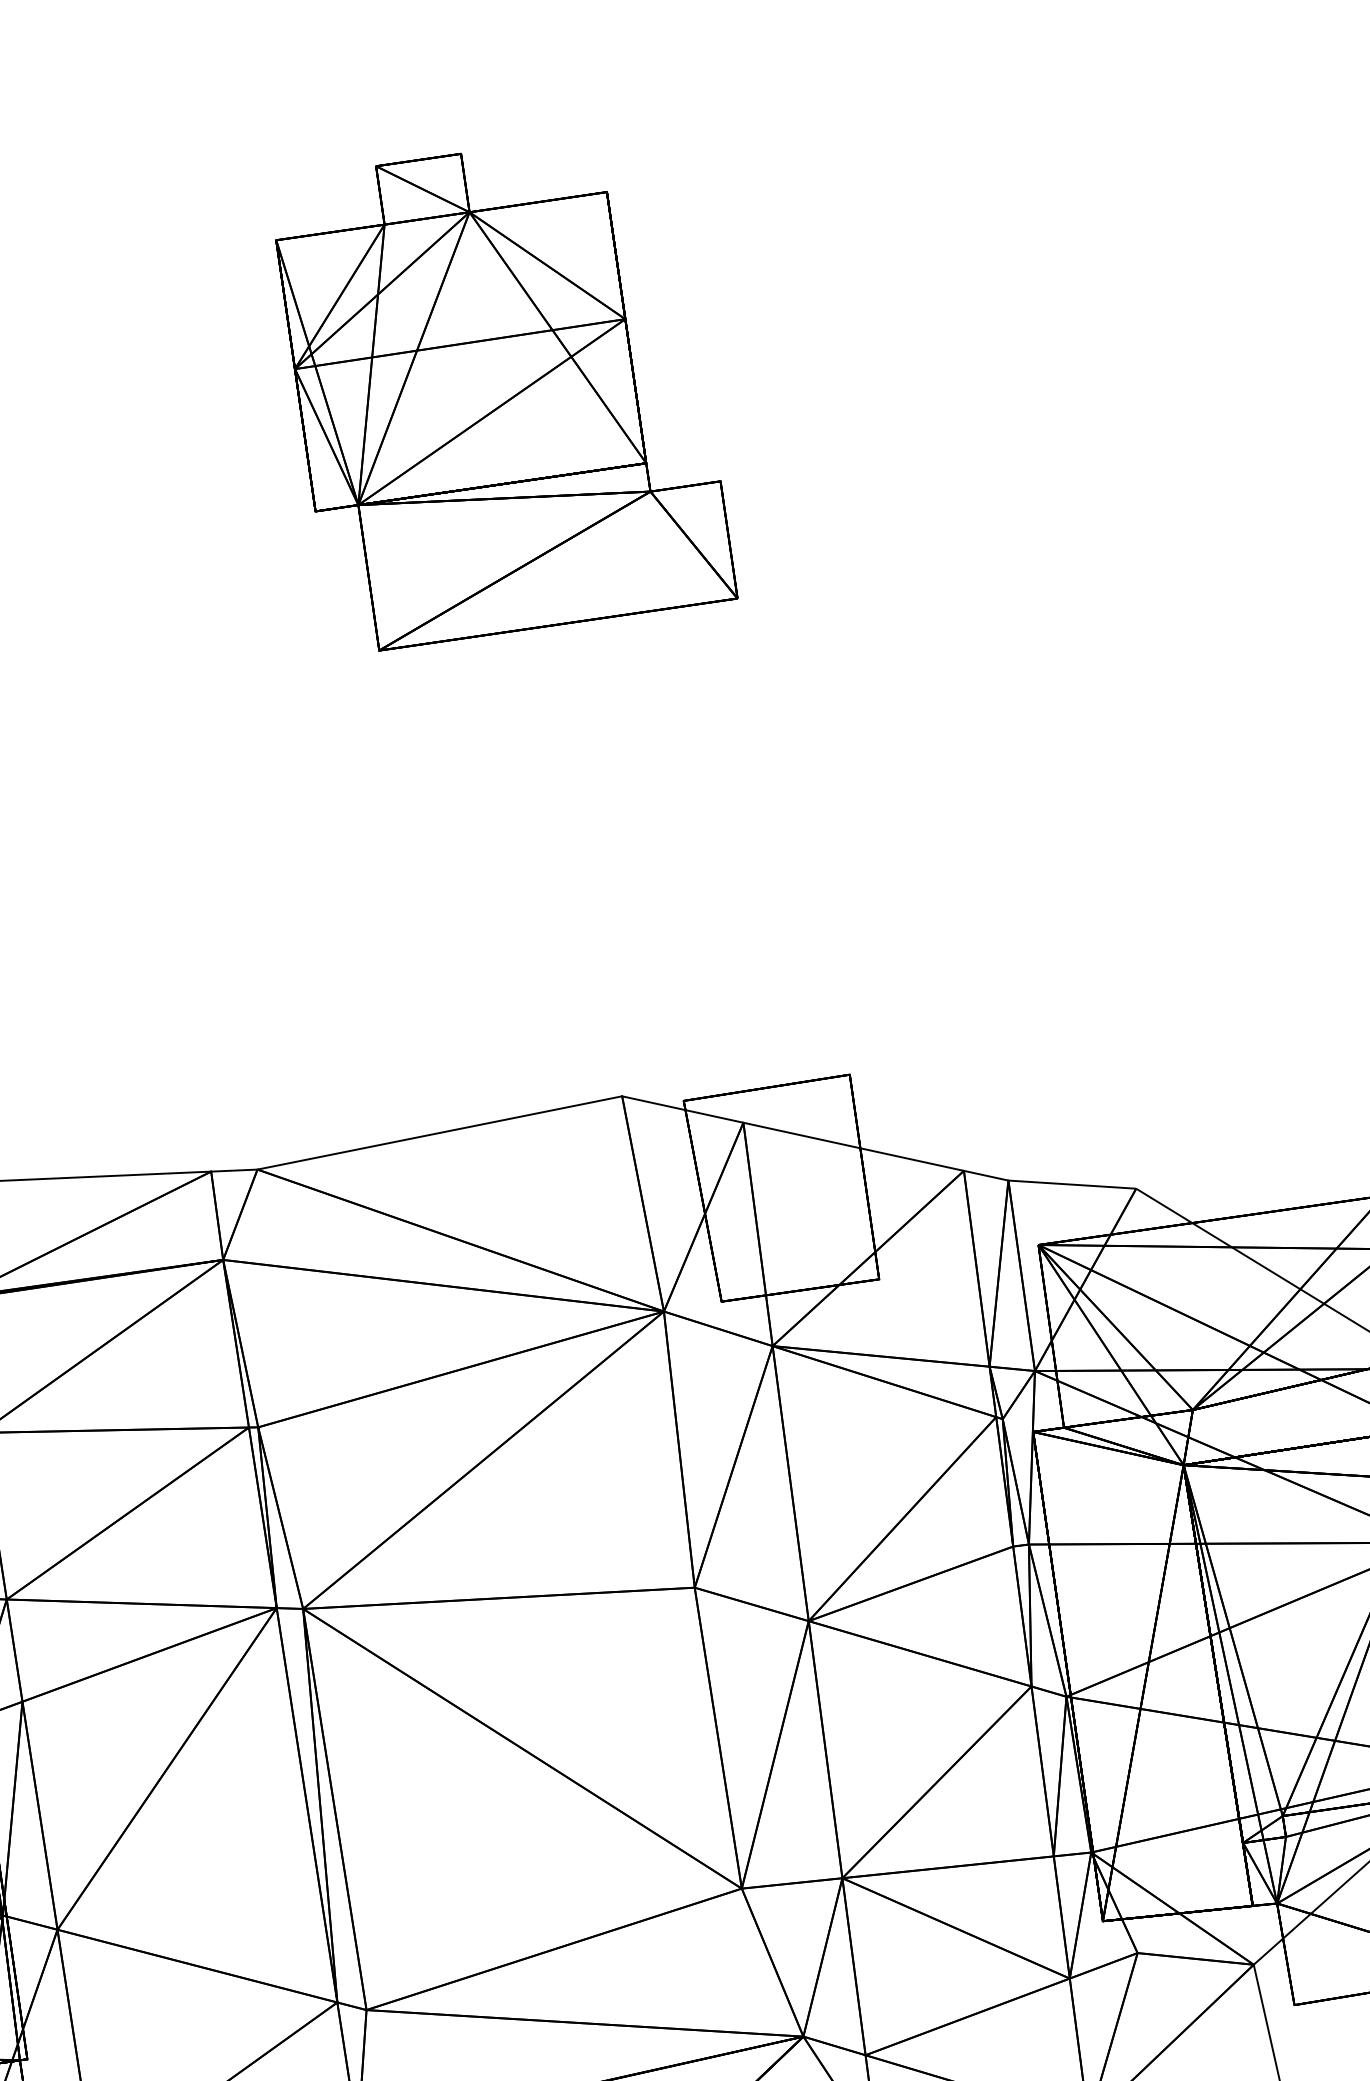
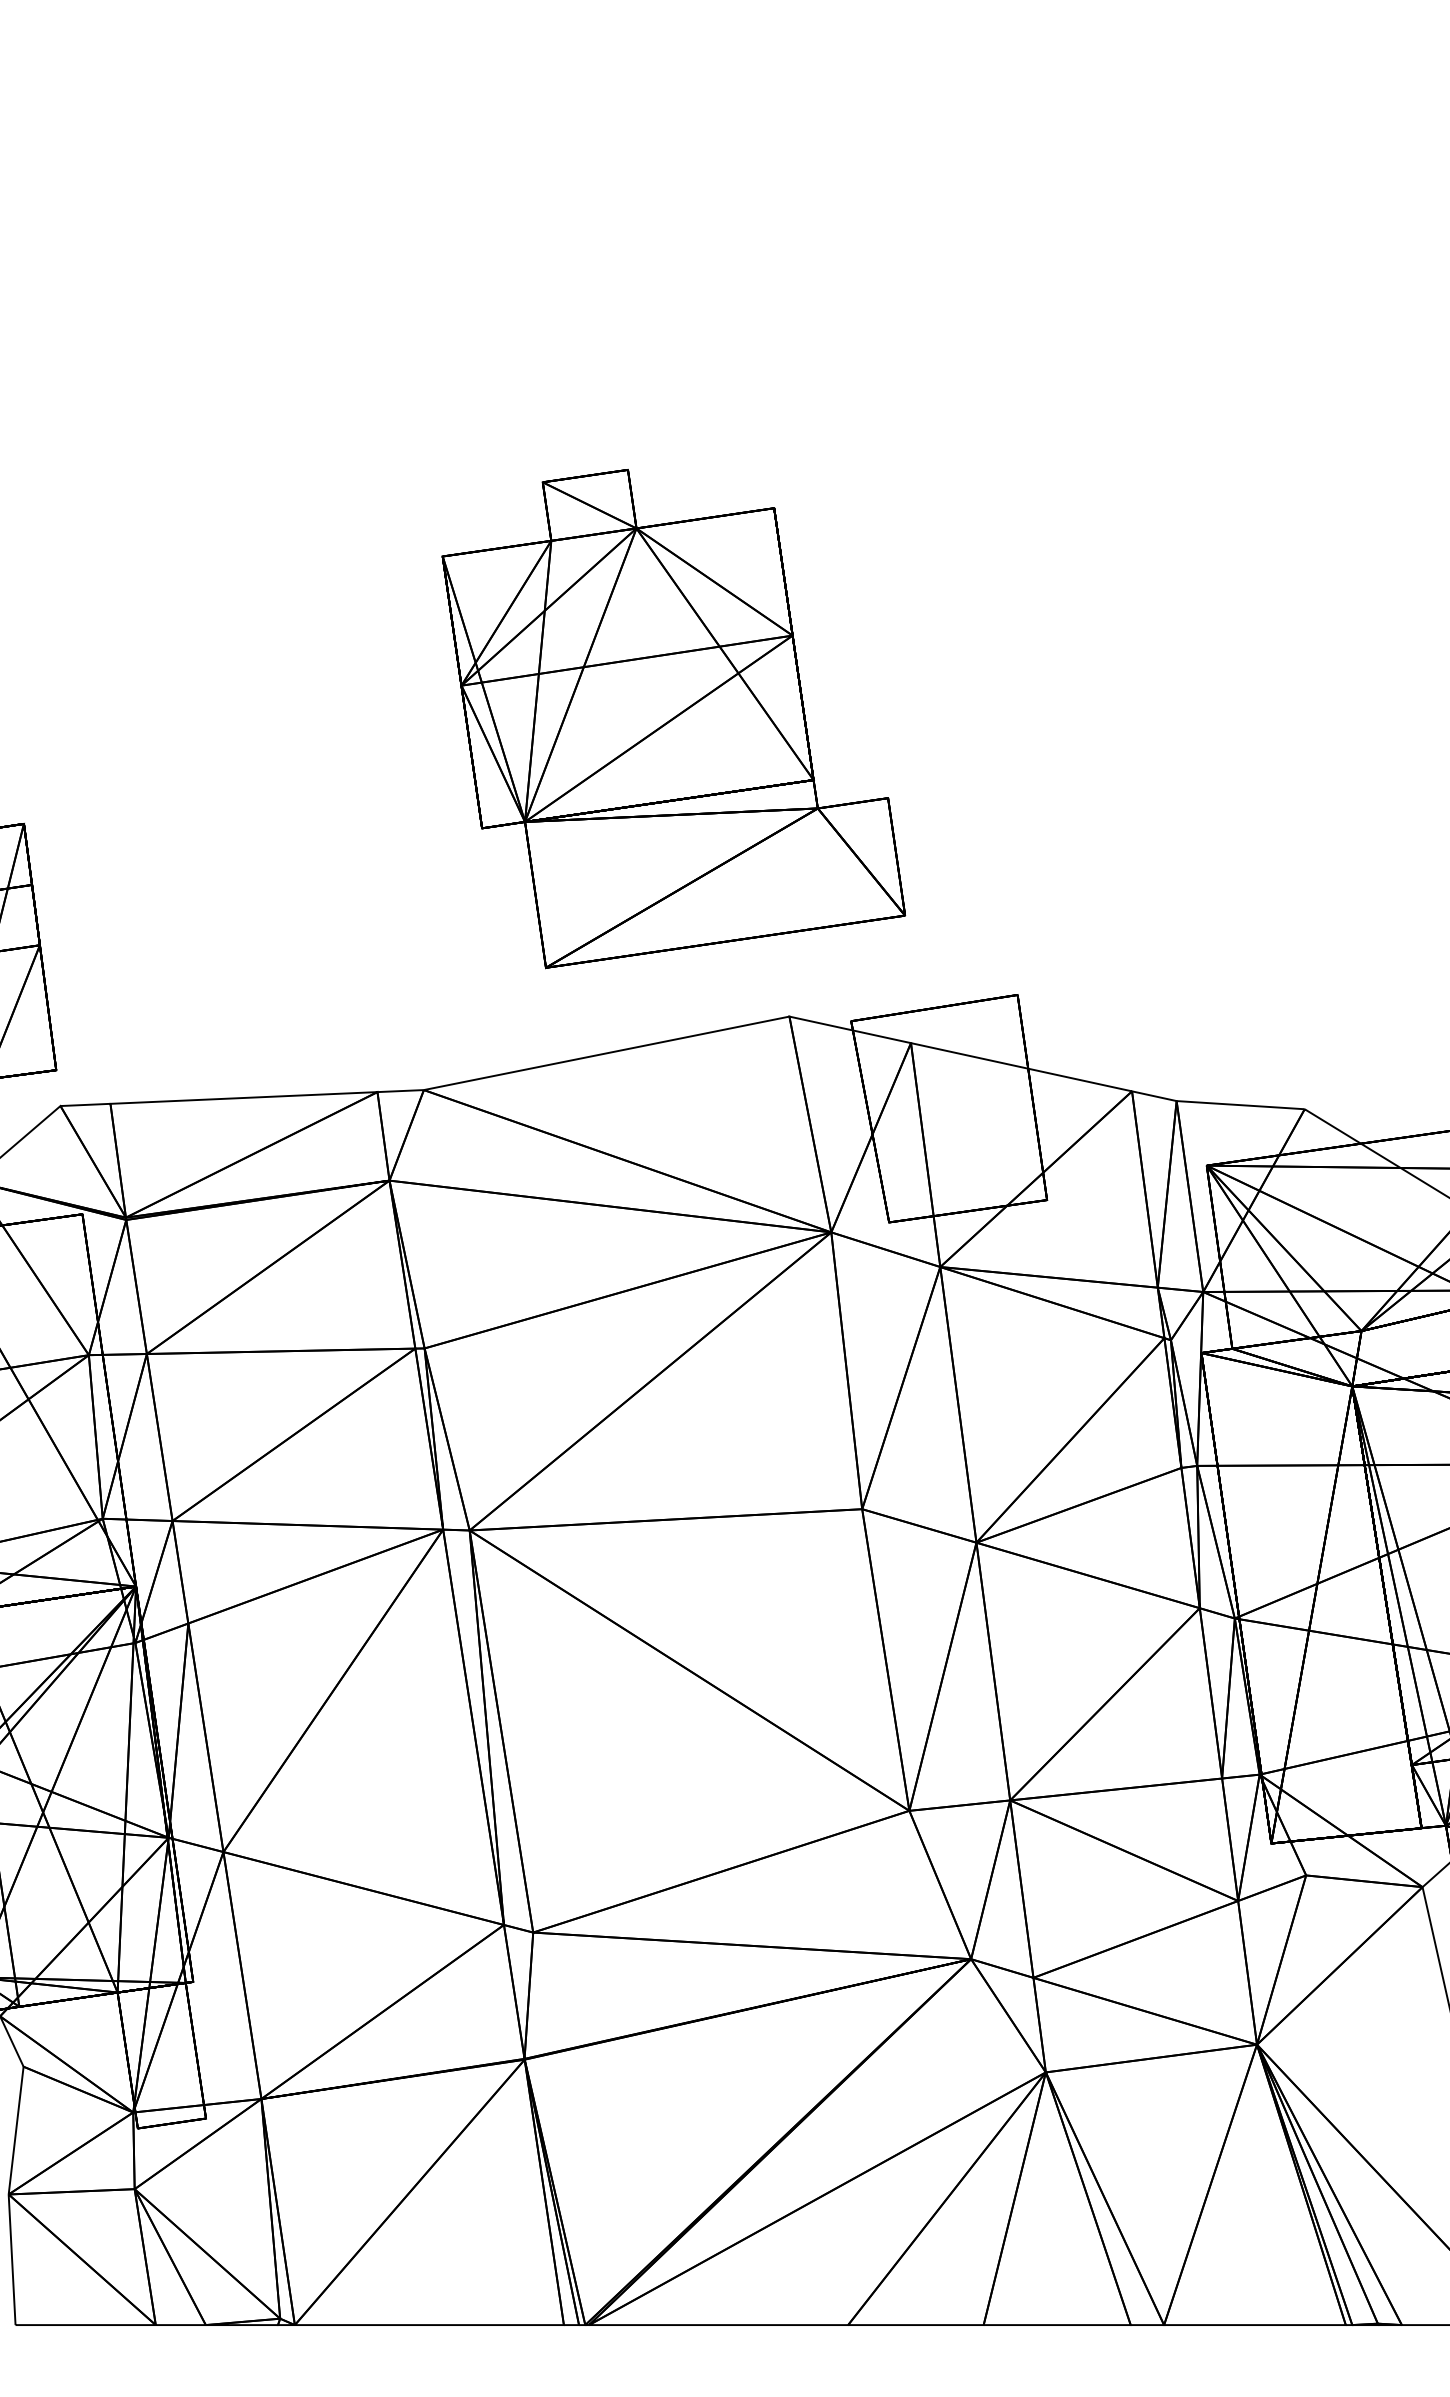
part: (506, 402) -> (673, 719), moved

